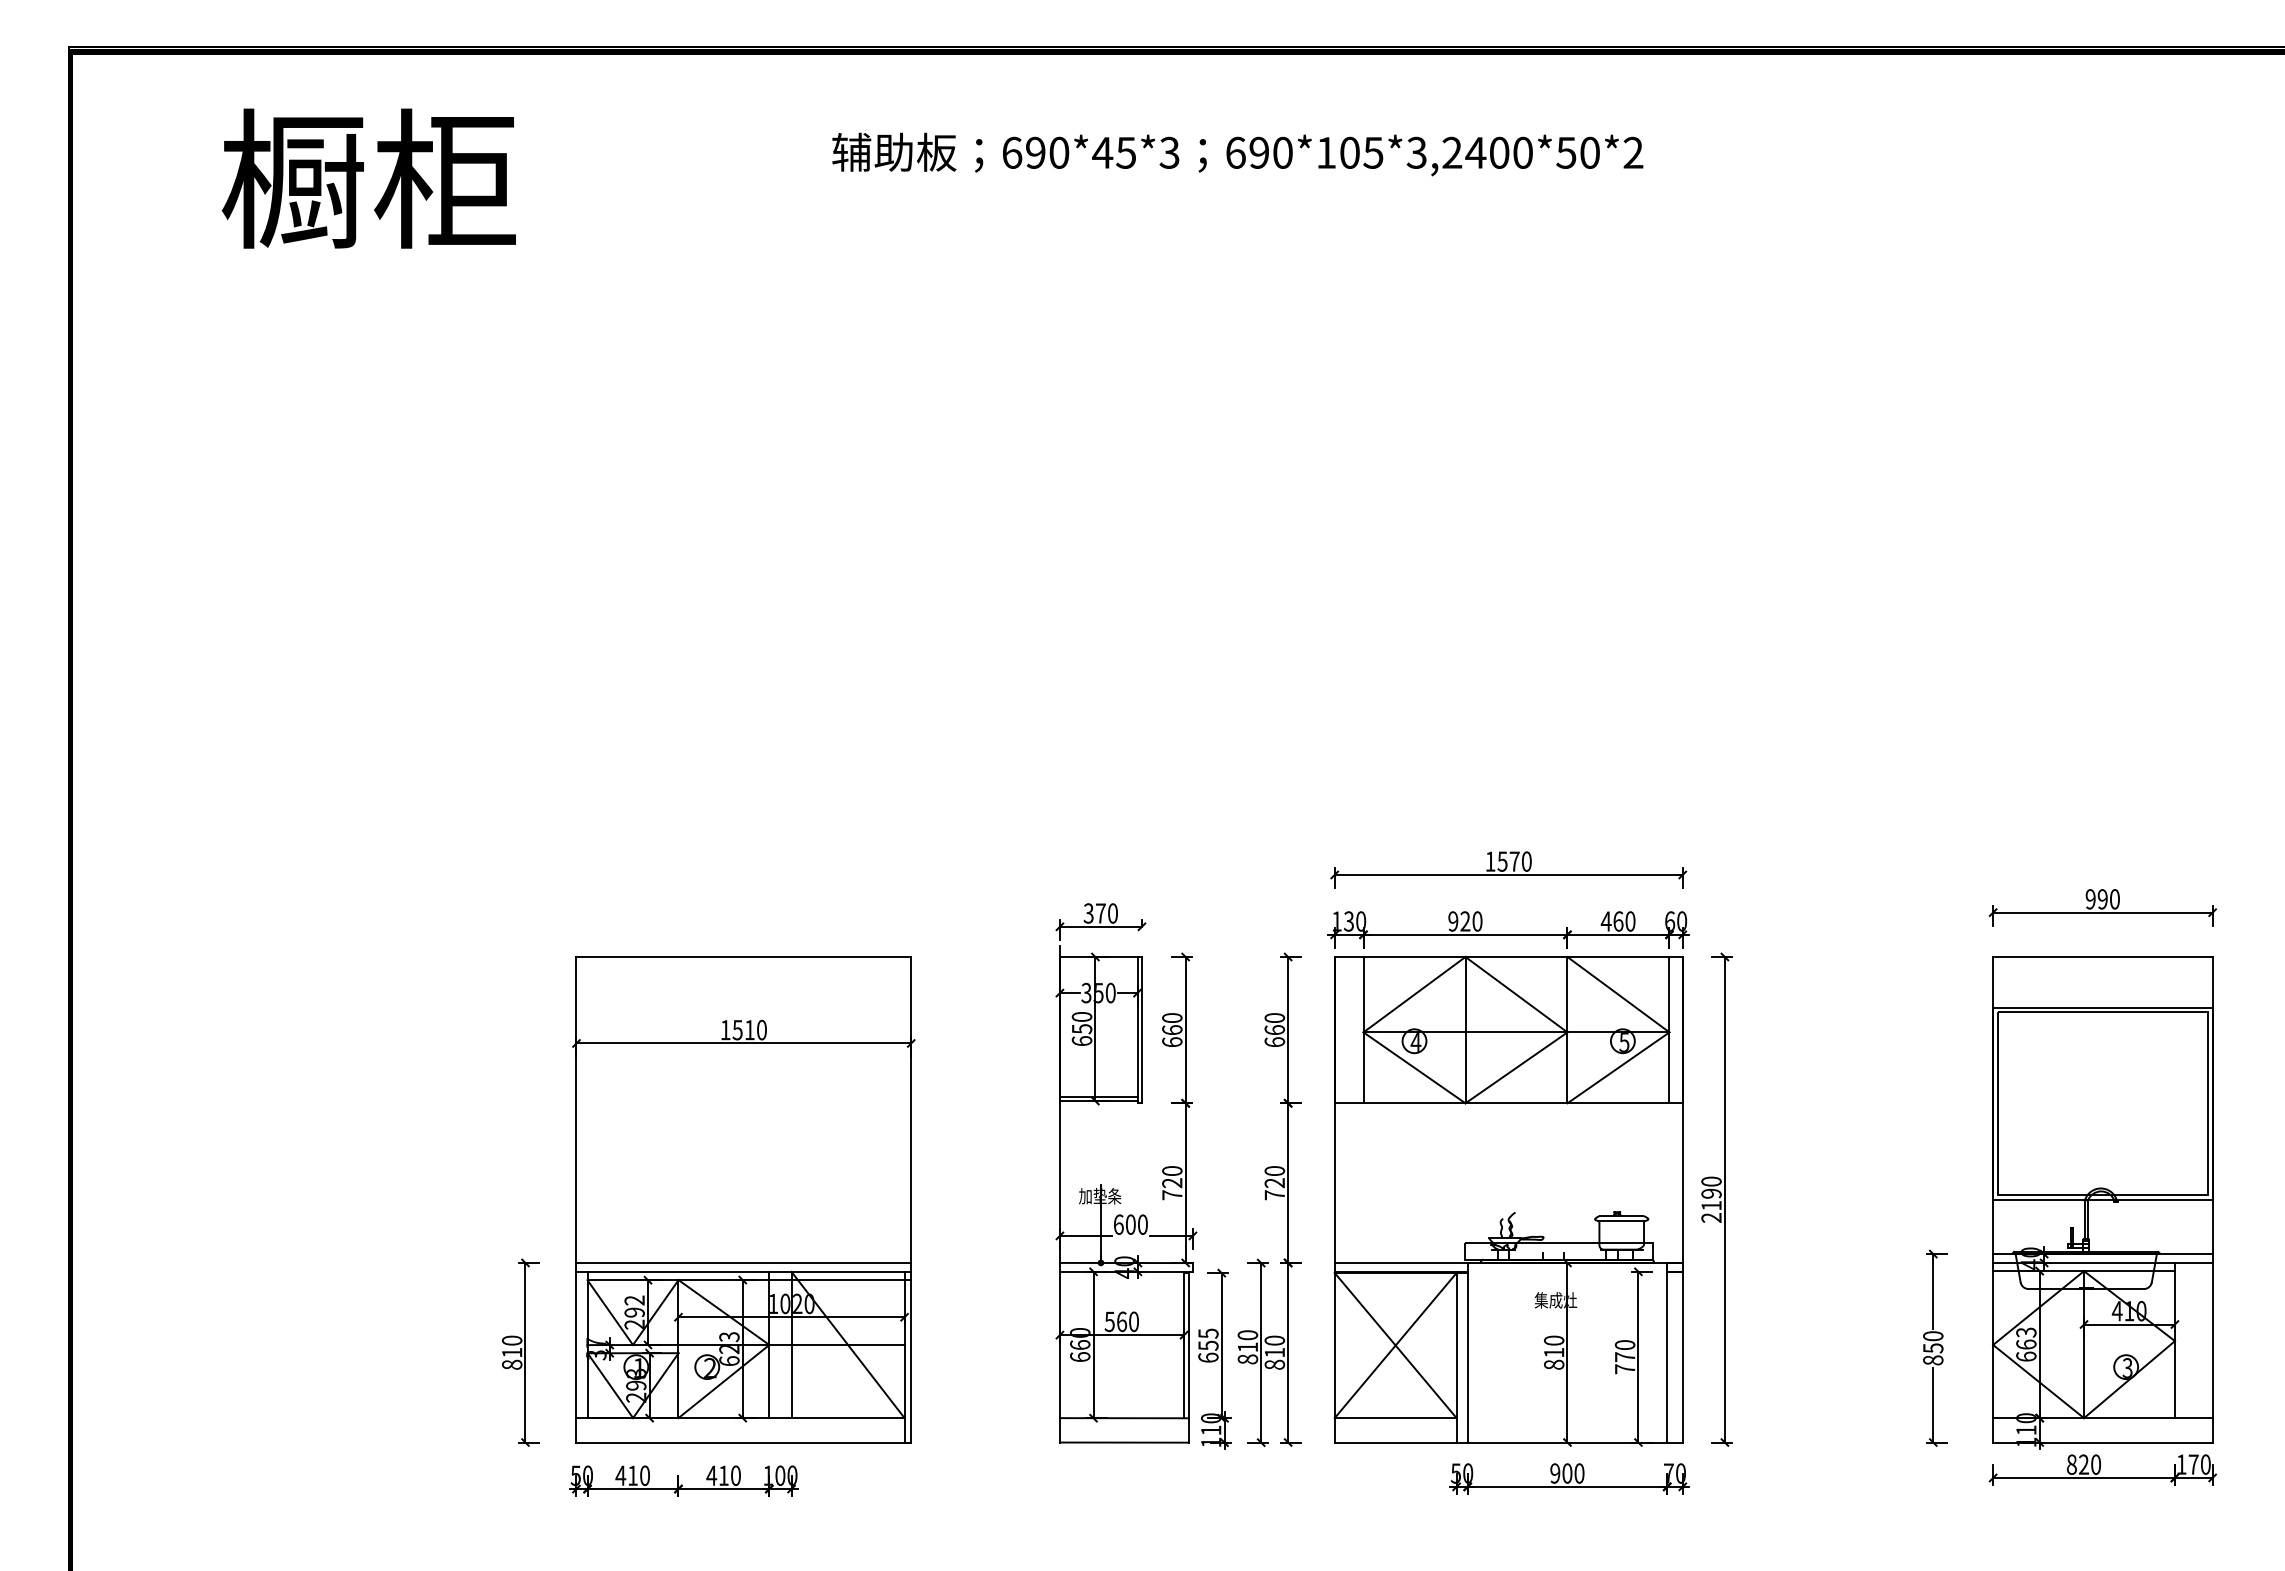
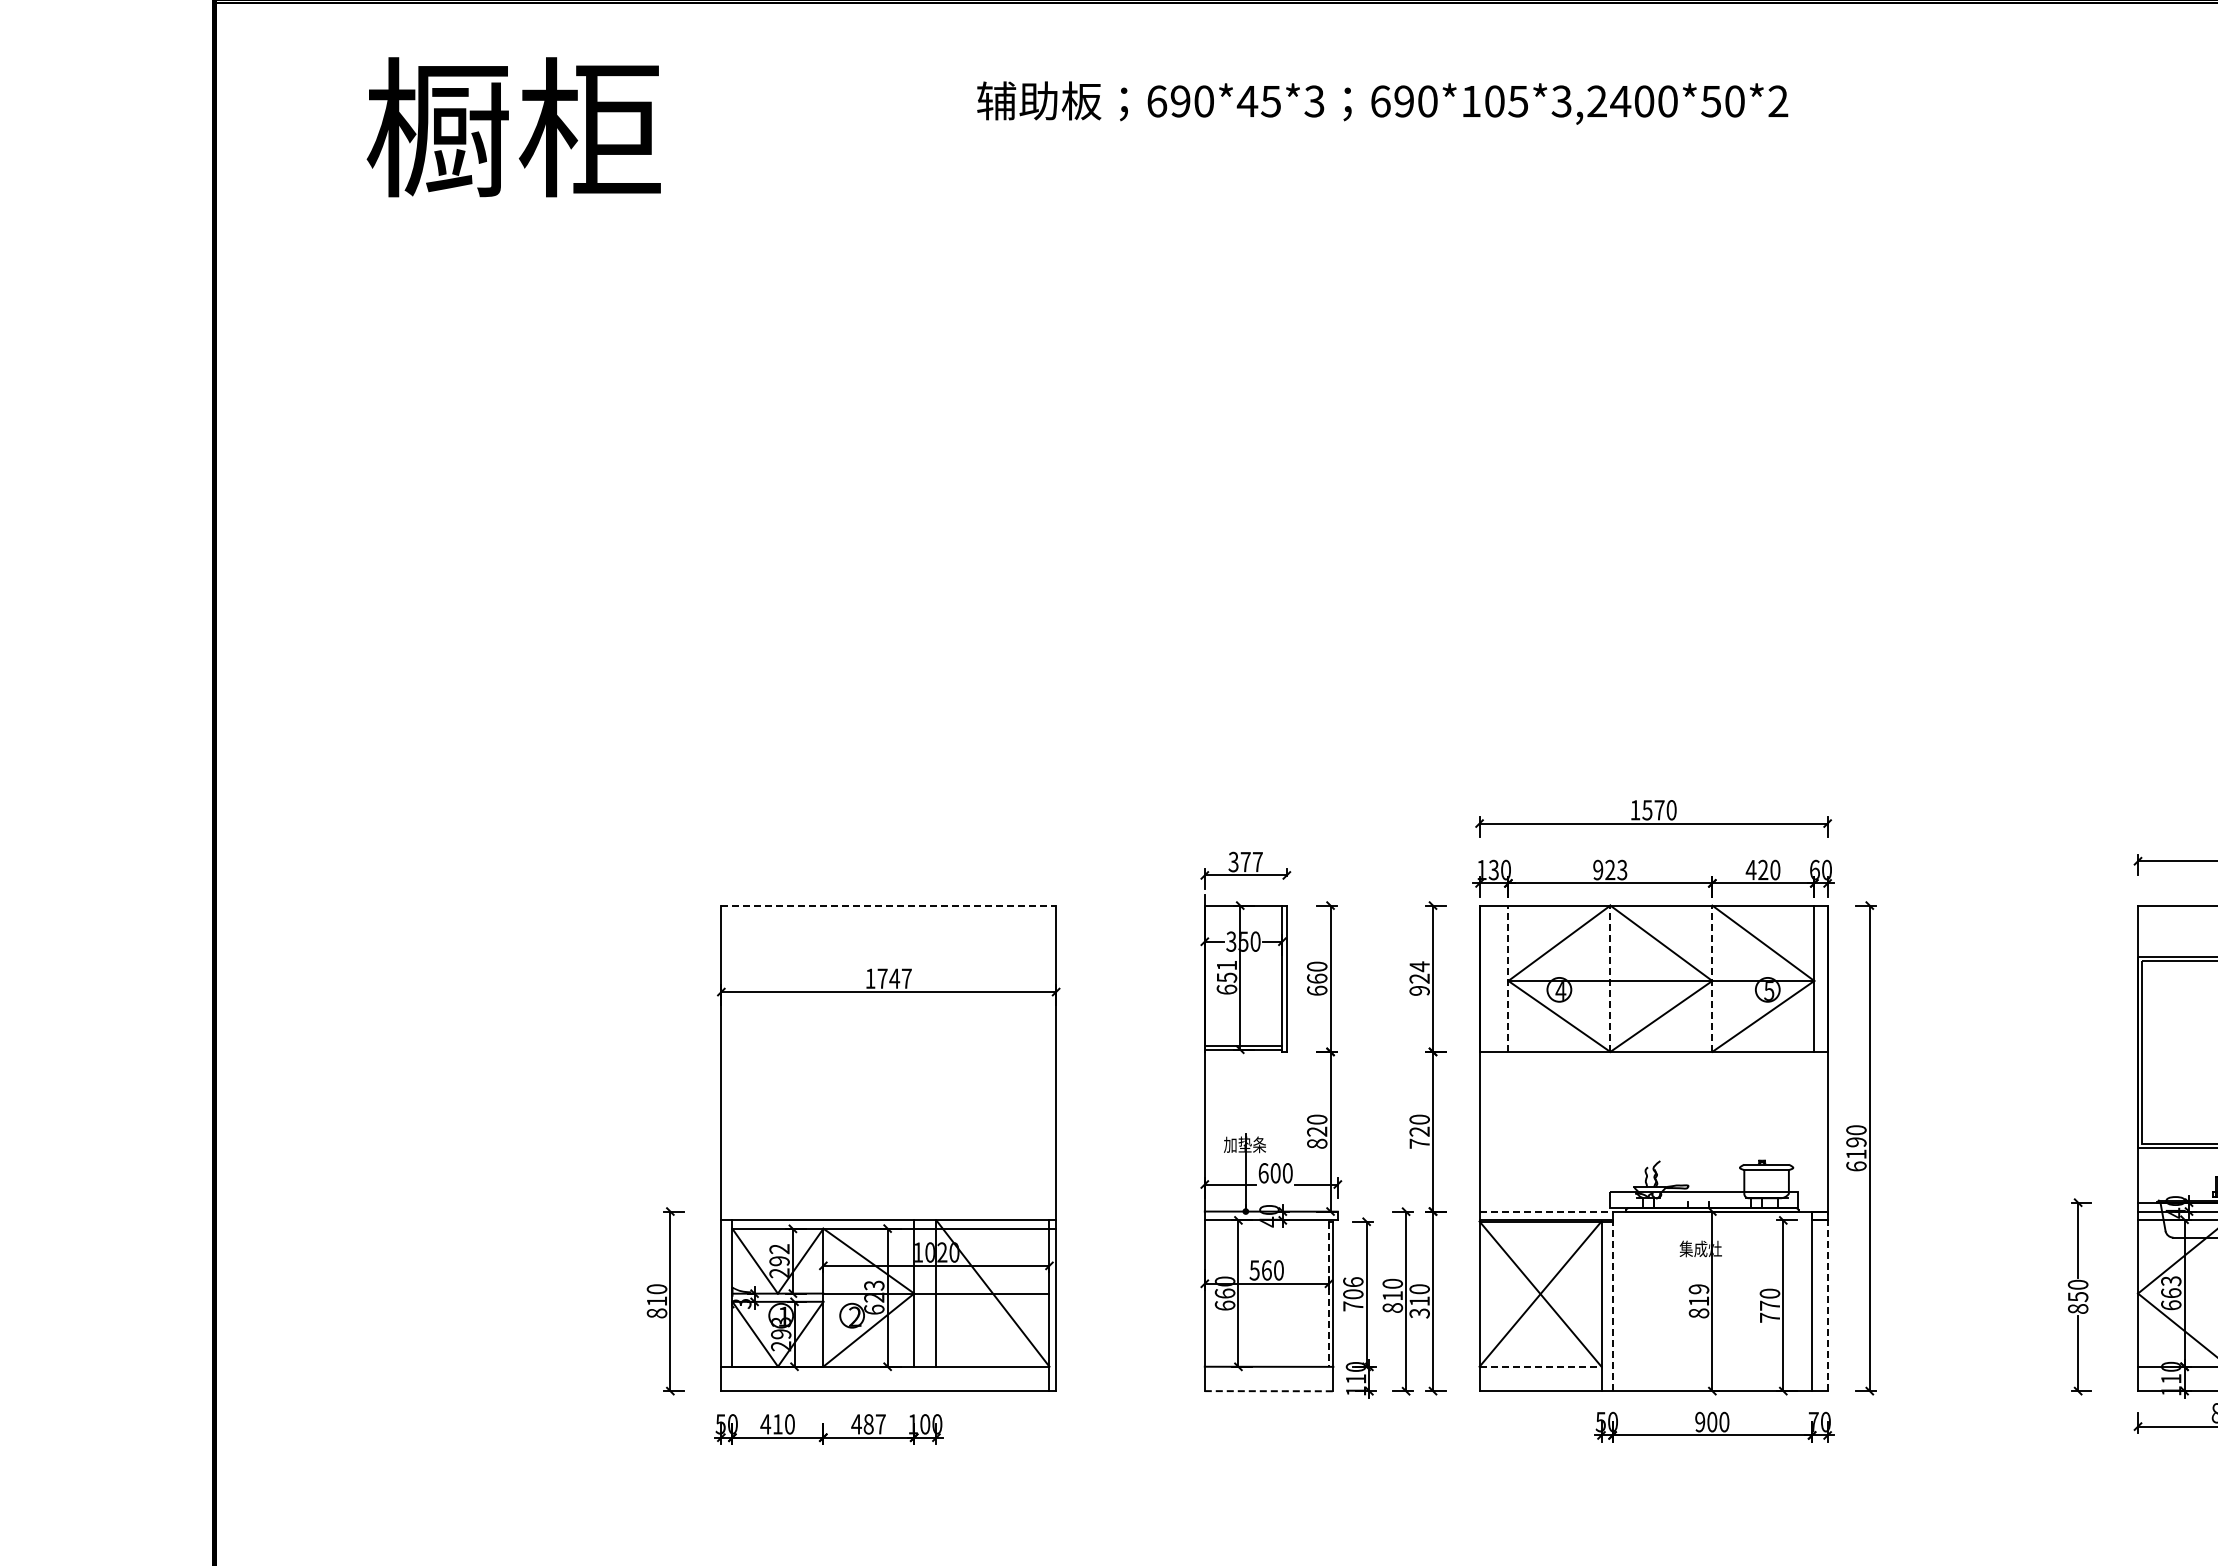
text: (1112, 913) -> (1257, 862), 370 -> 377
text: (1477, 921) -> (1622, 870), 920 -> 923
text: (1618, 921) -> (1763, 870), 460 -> 420
line: (744, 957) -> (889, 906), solid -> dashed
text: (1081, 1016) -> (1226, 965), 650 -> 651
text: (749, 1029) -> (894, 978), 1510 -> 1747
text: (1274, 1029) -> (1419, 978), 660 -> 924
line: (1363, 1029) -> (1508, 978), solid -> dashed
line: (1465, 1029) -> (1610, 978), solid -> dashed
line: (1567, 1029) -> (1712, 978), solid -> dashed
text: (1172, 1195) -> (1317, 1144), 720 -> 820
text: (1711, 1217) -> (1856, 1166), 2190 -> 6190
line: (743, 1262) -> (888, 1211), removed
line: (1401, 1262) -> (1546, 1211), solid -> dashed
text: (1554, 1340) -> (1699, 1289), 810 -> 819
line: (1184, 1345) -> (1329, 1294), solid -> dashed
text: (1208, 1345) -> (1353, 1294), 655 -> 706
line: (1682, 1352) -> (1827, 1301), solid -> dashed
line: (1467, 1357) -> (1612, 1306), solid -> dashed
text: (1274, 1364) -> (1419, 1313), 810 -> 310
line: (1395, 1418) -> (1540, 1367), solid -> dashed
line: (1124, 1442) -> (1269, 1391), solid -> dashed
text: (729, 1475) -> (874, 1424), 410 -> 487

